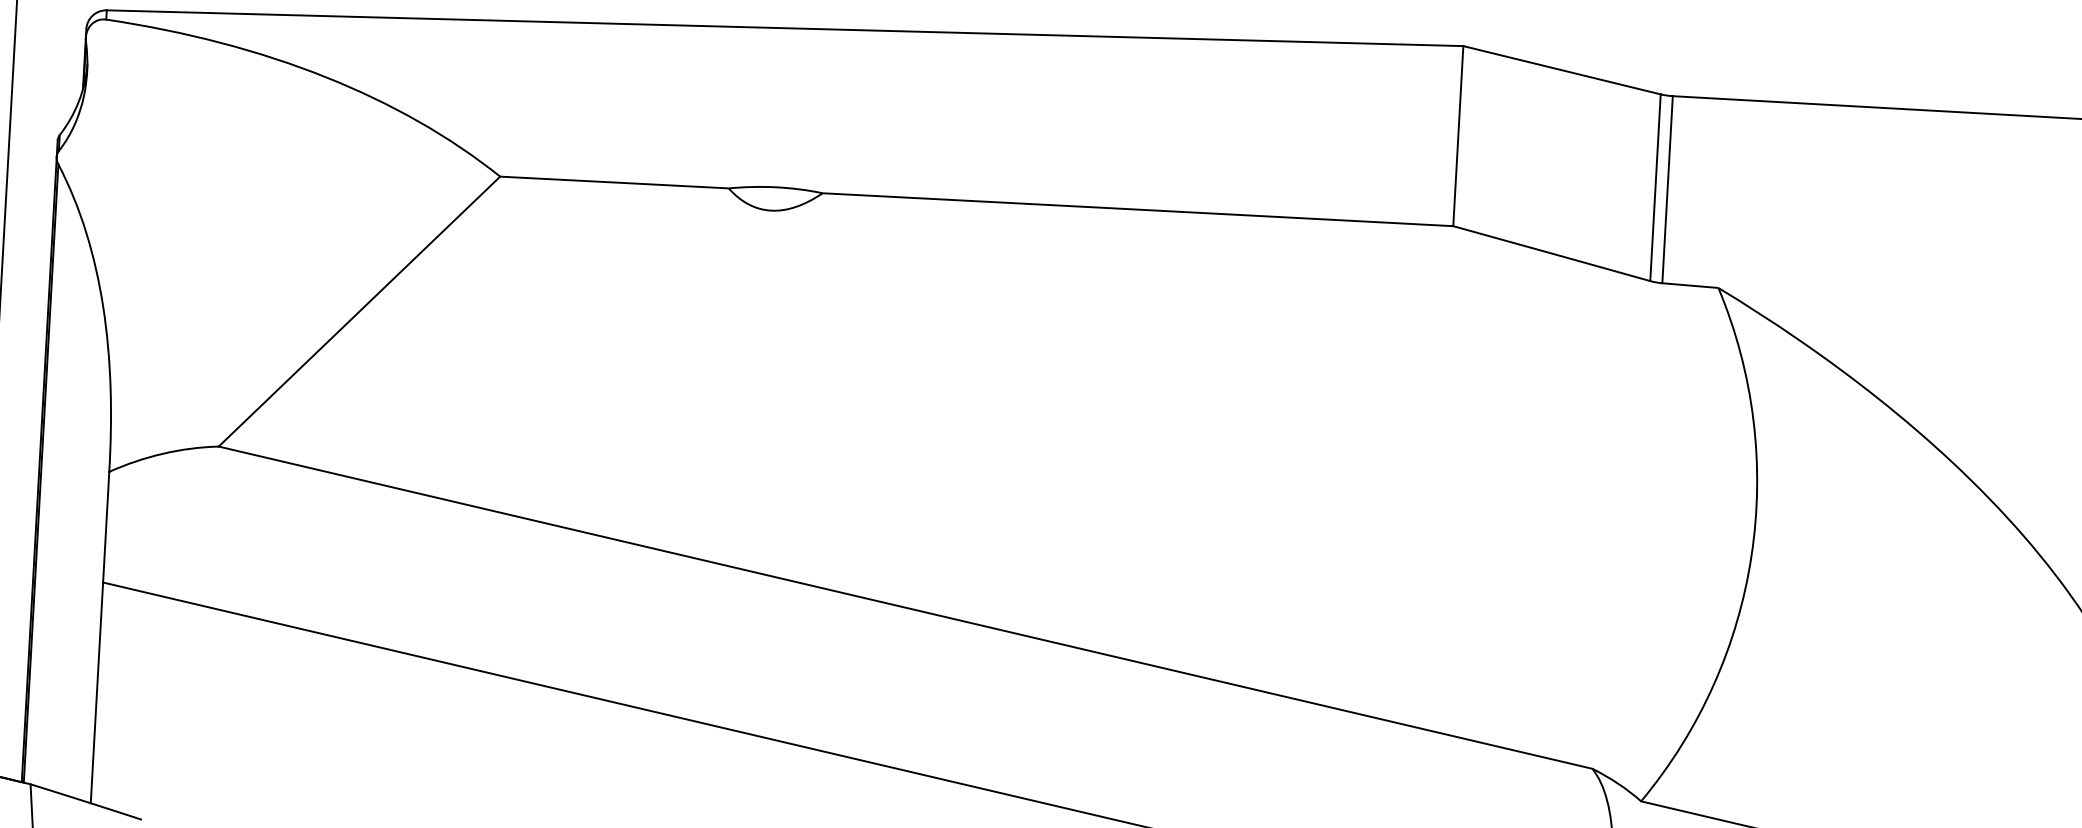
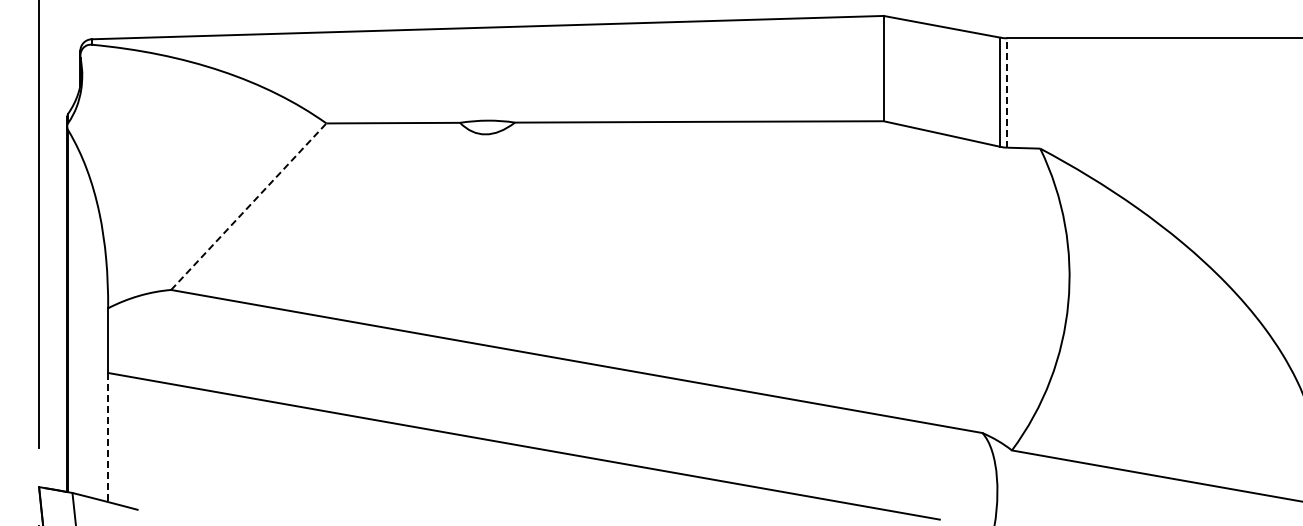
line: (1667, 190) -> (1007, 93), solid -> dashed
line: (358, 311) -> (248, 206), solid -> dashed
line: (97, 692) -> (108, 437), solid -> dashed

